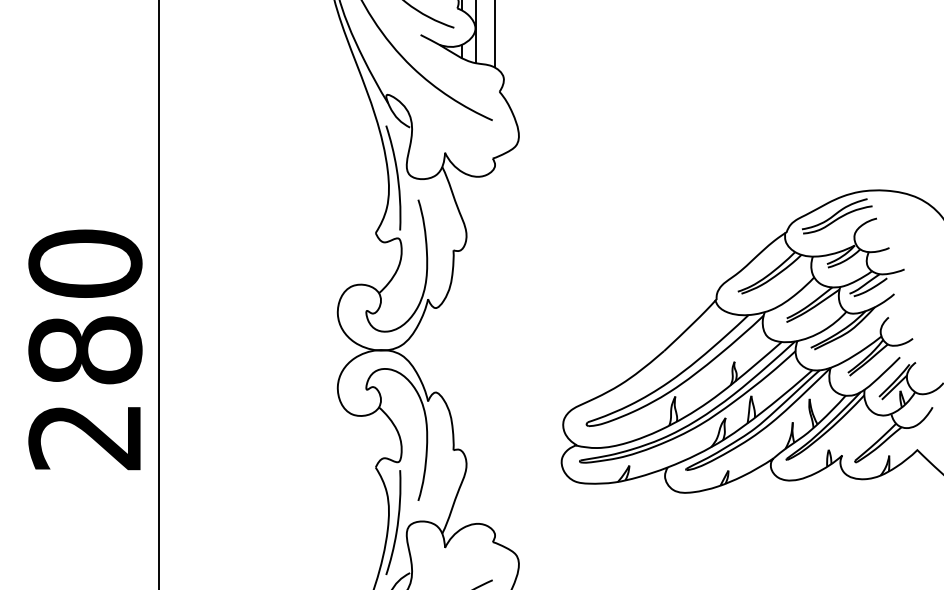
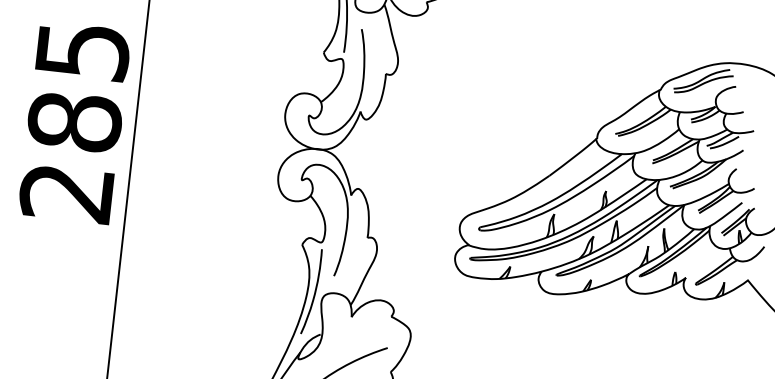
text: (85, 263) -> (82, 50), 280 -> 285

